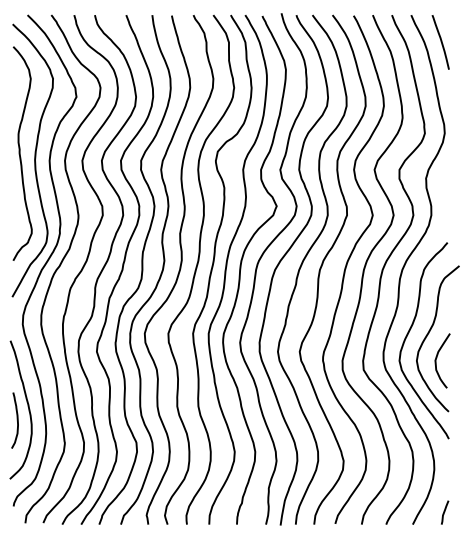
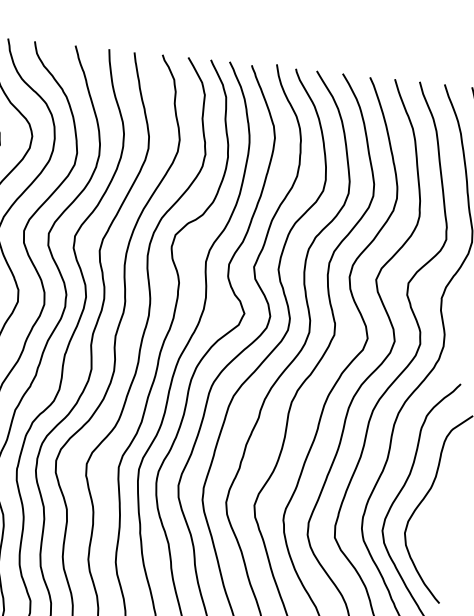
curve: (437, 358) -> (432, 532), removed

